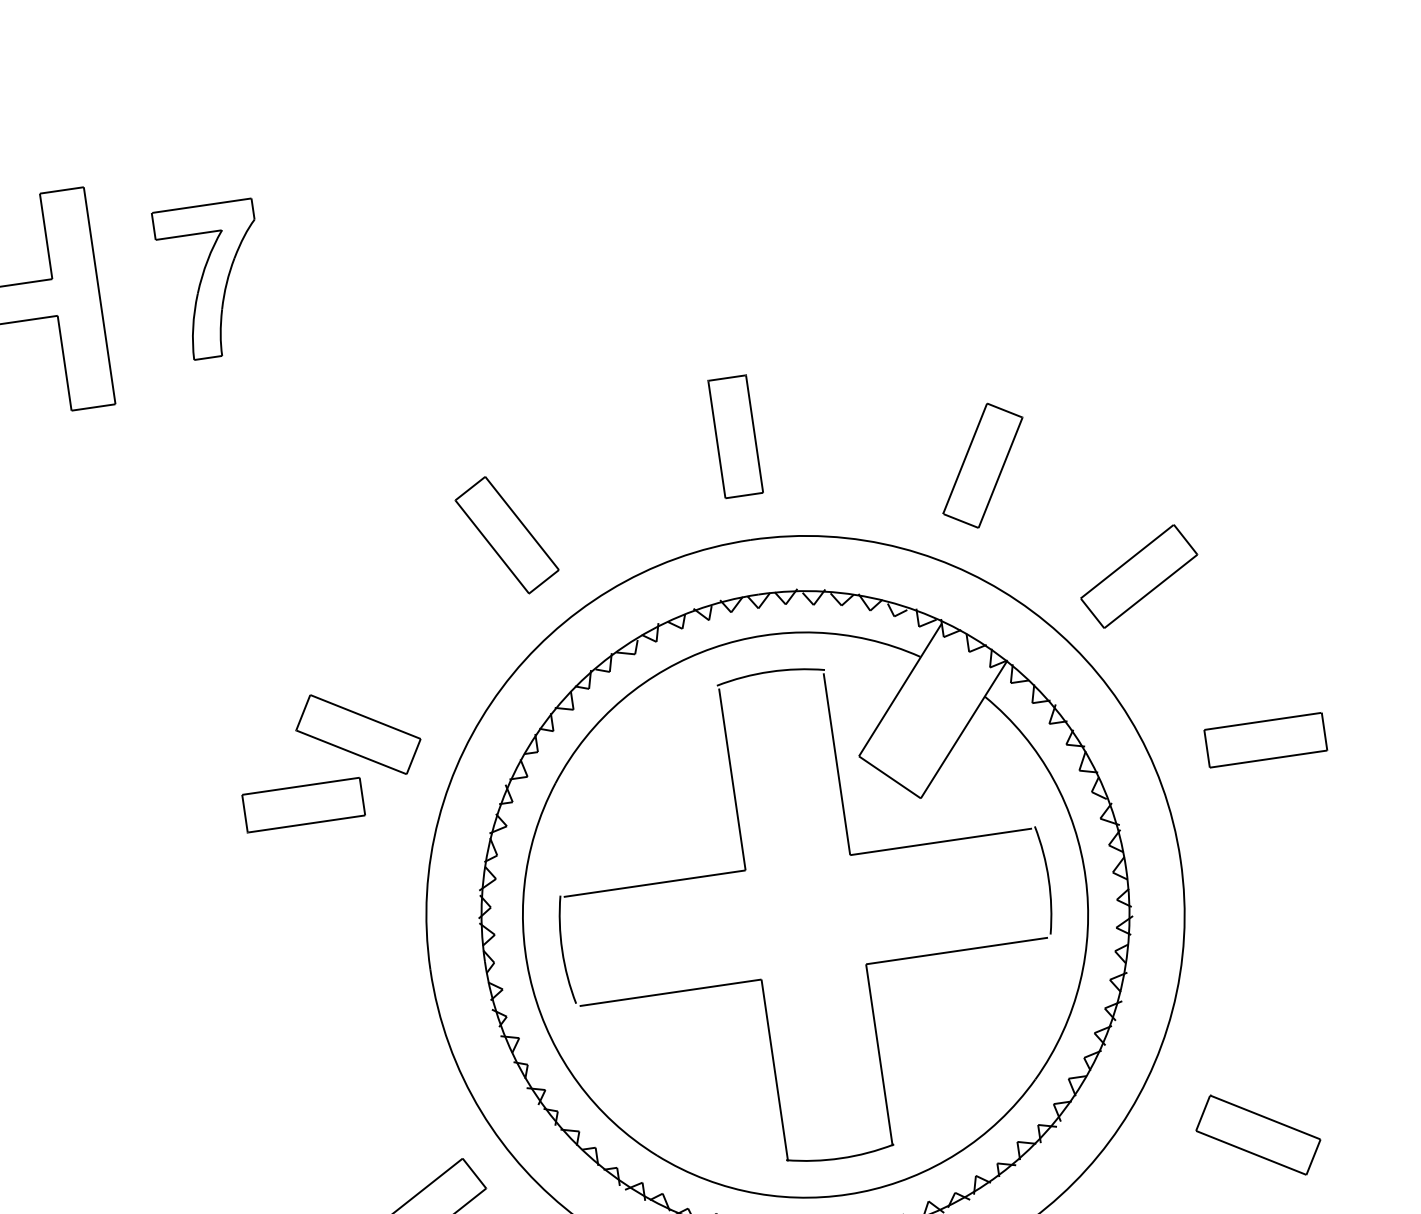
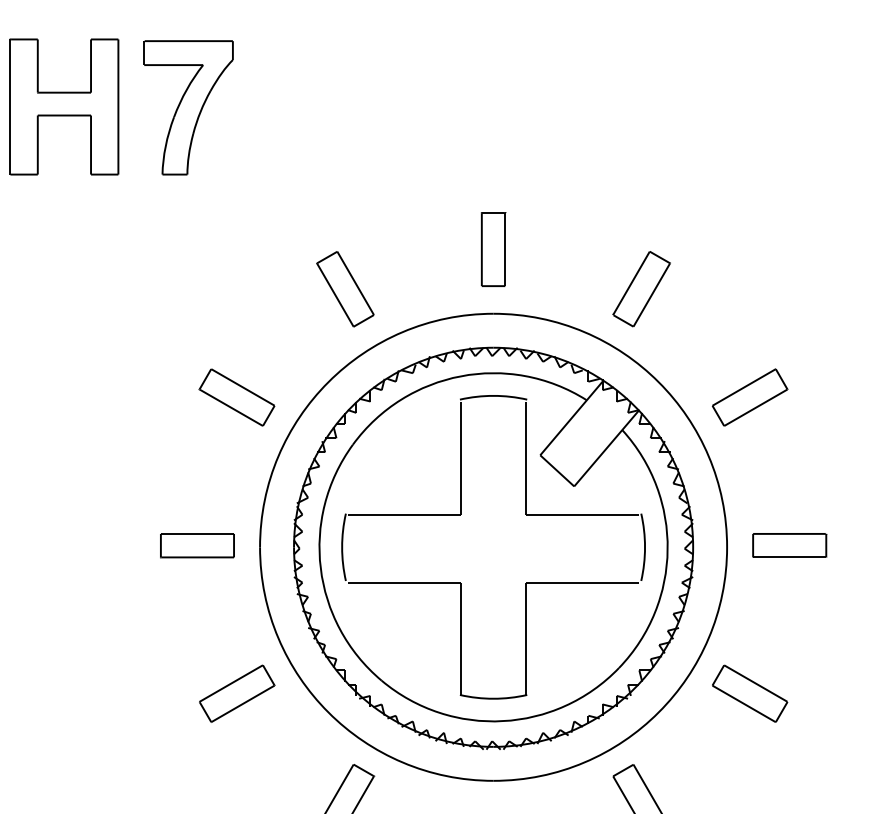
part: (212, 280) -> (188, 107), size x1.43
part: (1138, 576) -> (749, 397), moved
part: (1265, 740) -> (789, 545), moved
part: (303, 804) -> (197, 545), moved
part: (1259, 1134) -> (750, 693), moved

